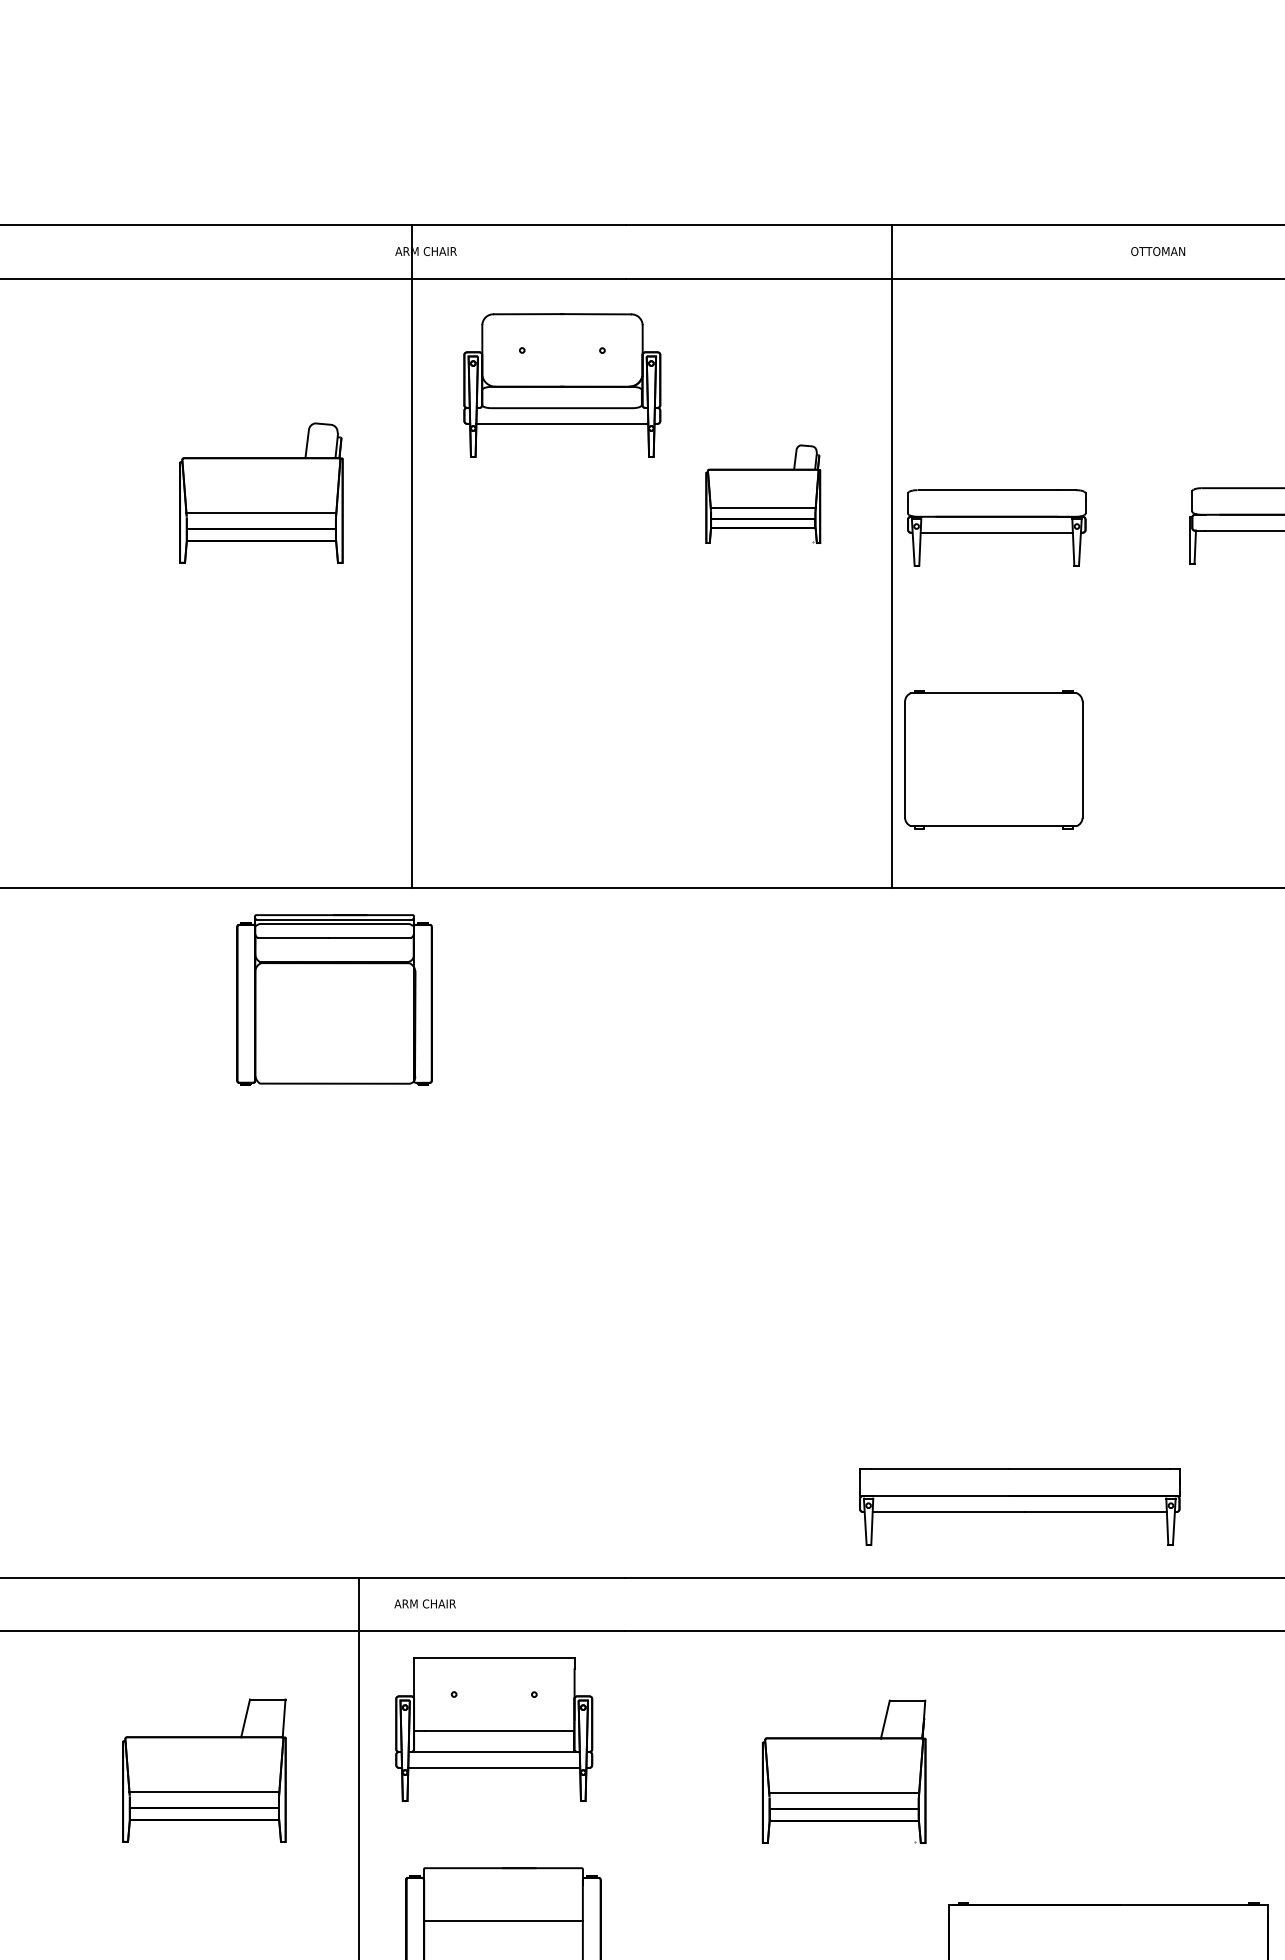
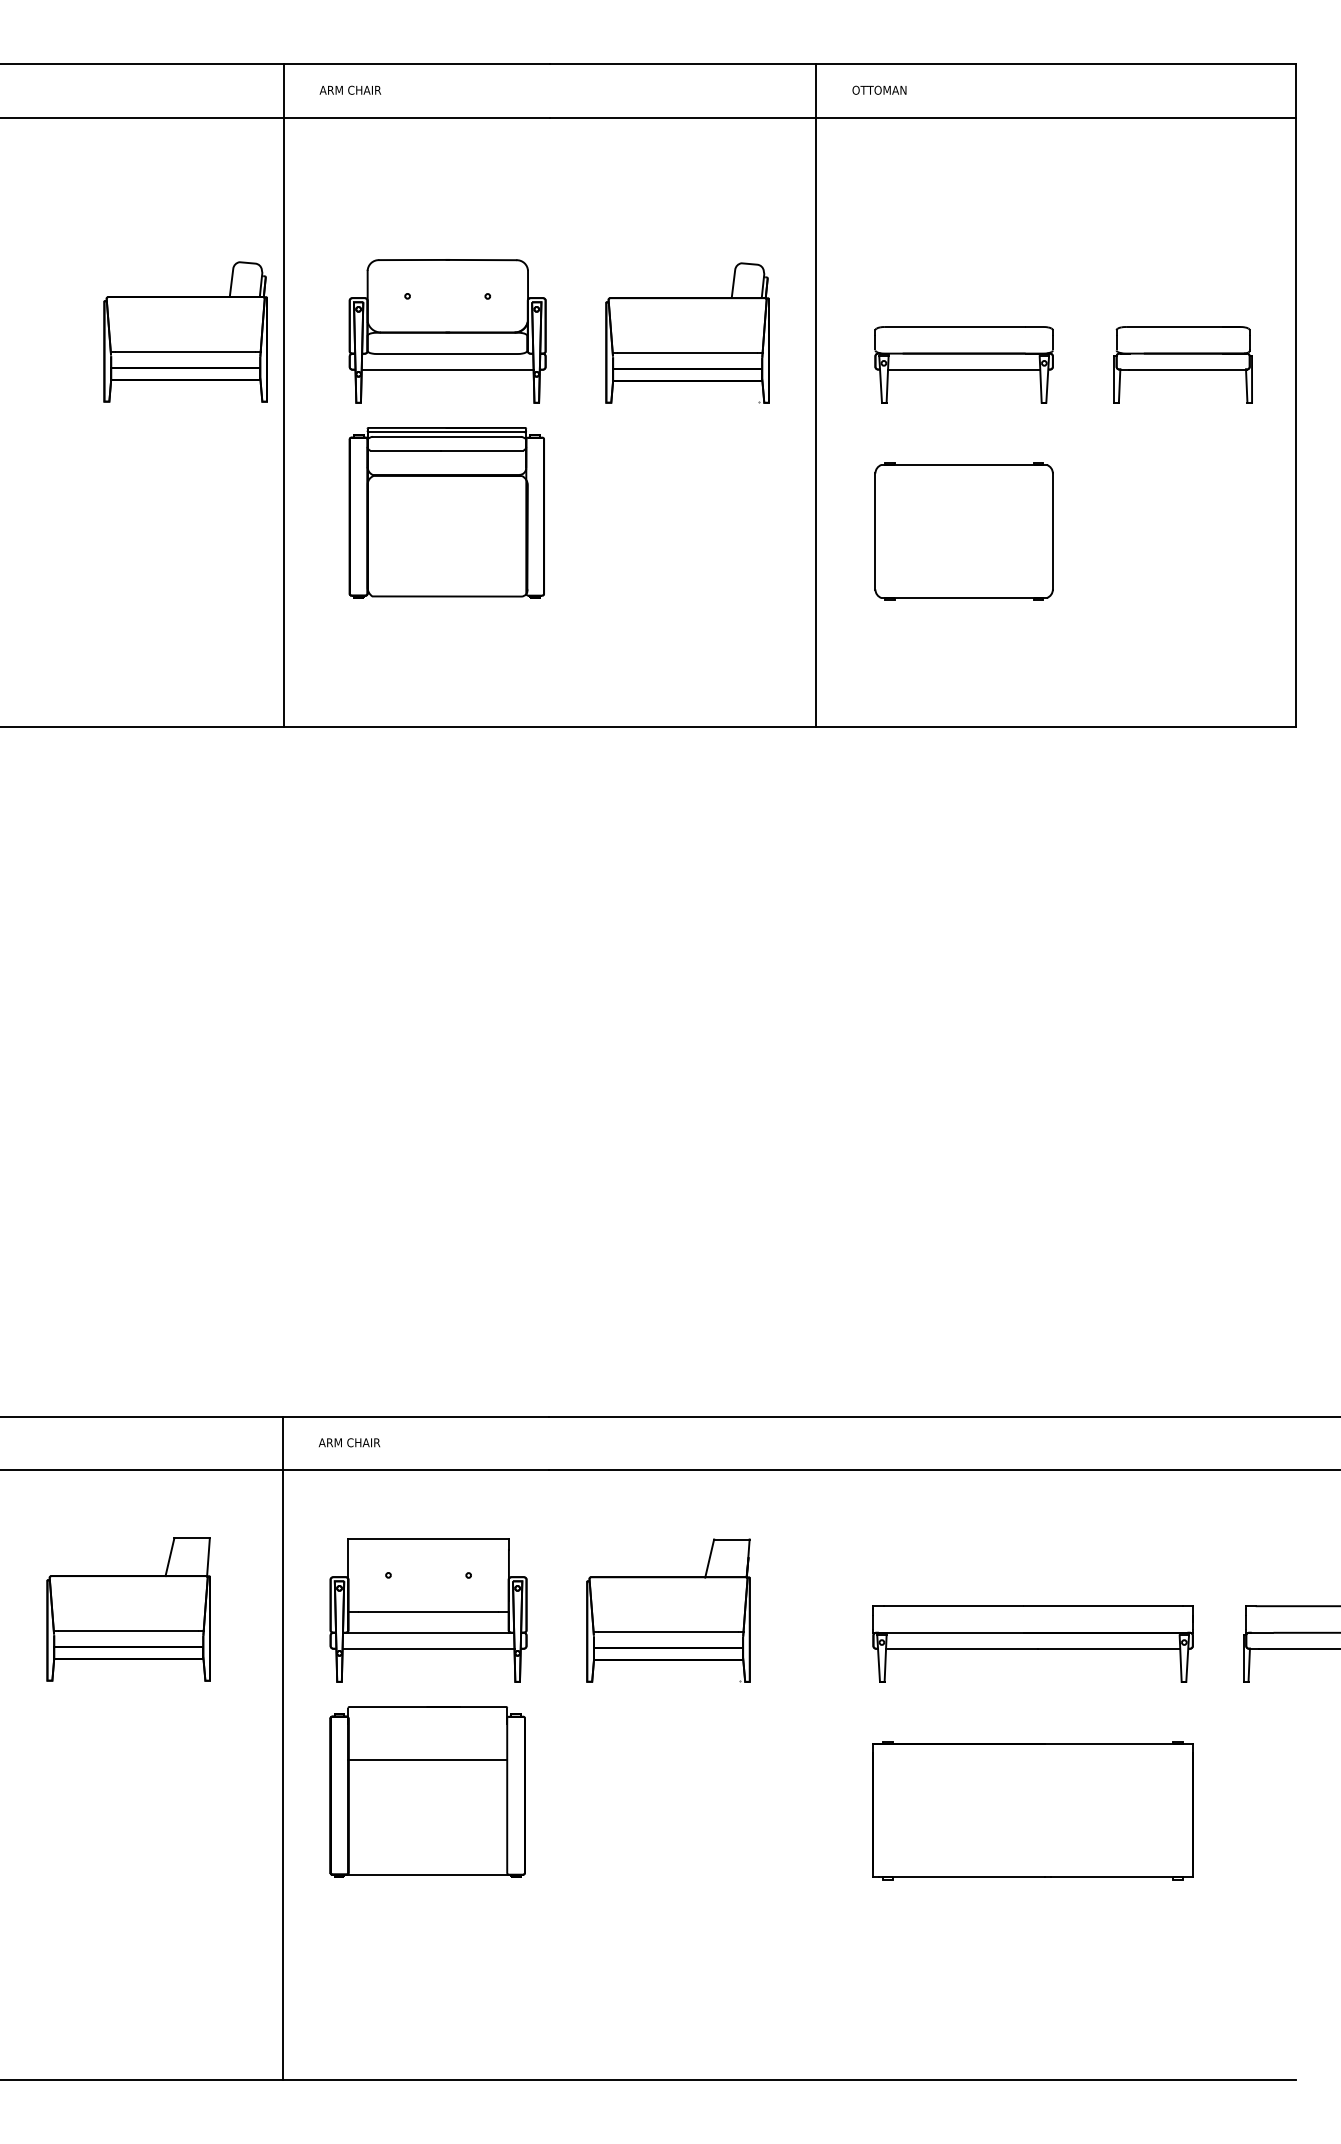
text: (1158, 250) -> (879, 89), moved
part: (562, 385) -> (447, 331), moved
part: (763, 493) -> (687, 332), size x1.43
part: (996, 527) -> (963, 364), moved
line: (411, 556) -> (283, 395), moved
part: (993, 759) -> (963, 531), moved
part: (334, 999) -> (446, 512), moved
part: (1019, 1506) -> (1032, 1643), moved
part: (494, 1729) -> (428, 1610), moved
part: (844, 1771) -> (668, 1610), moved

